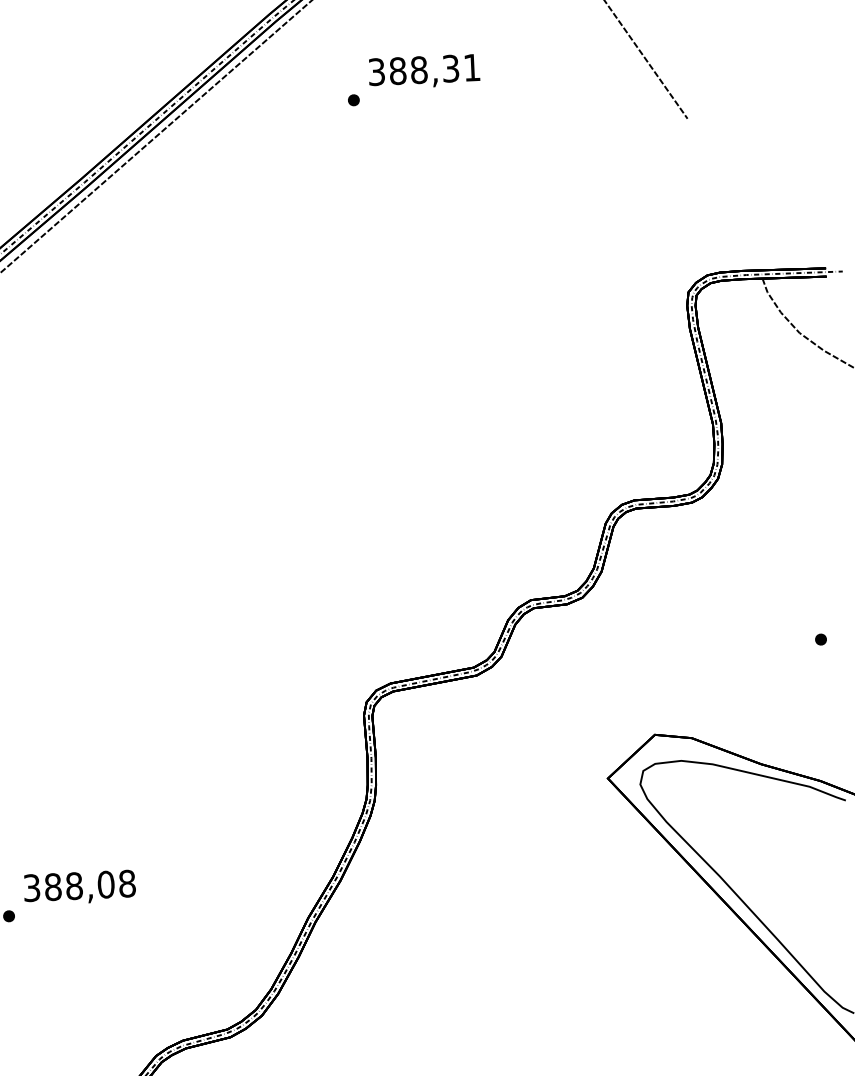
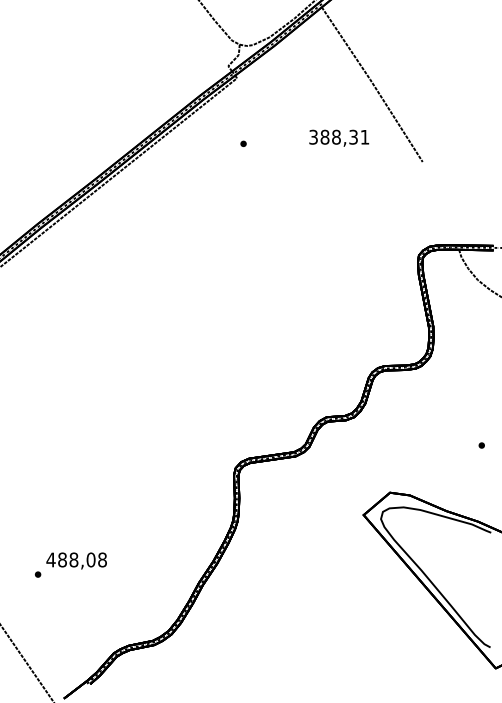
text: (424, 70) -> (339, 137), moved
text: (30, 887) -> (50, 559), 388,08 -> 488,08

